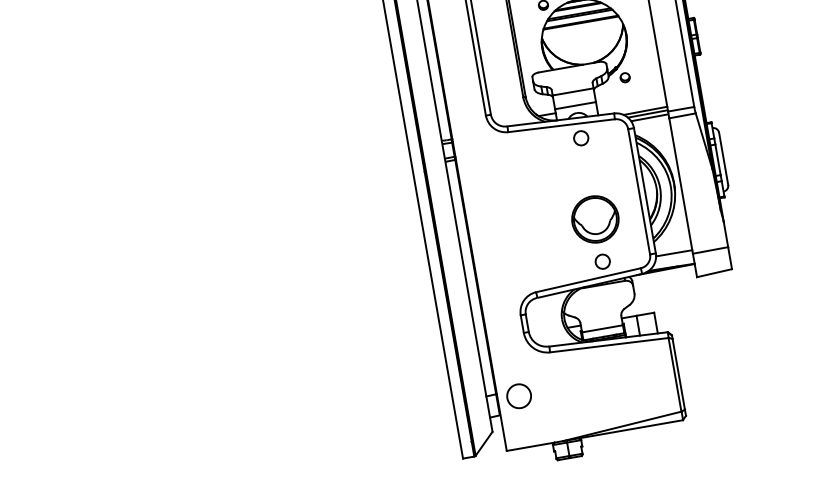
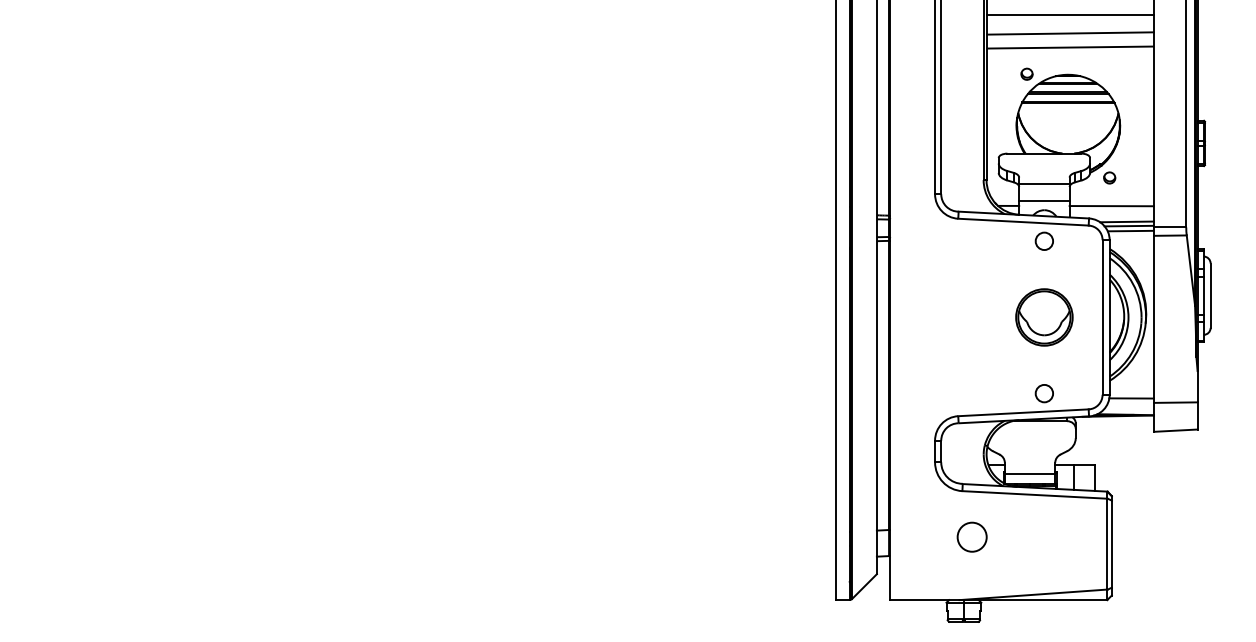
line: (630, 100) -> (1111, 206), added
part: (595, 219) -> (1044, 317), moved
circle: (518, 395) -> (971, 536), moved

